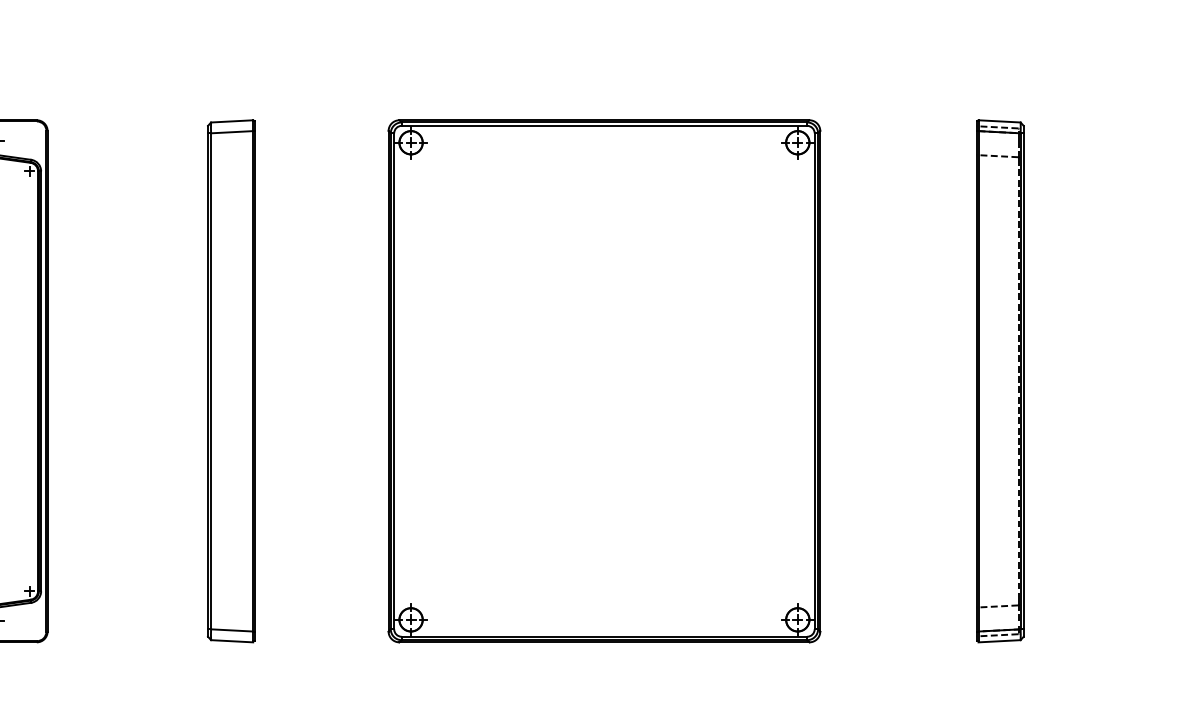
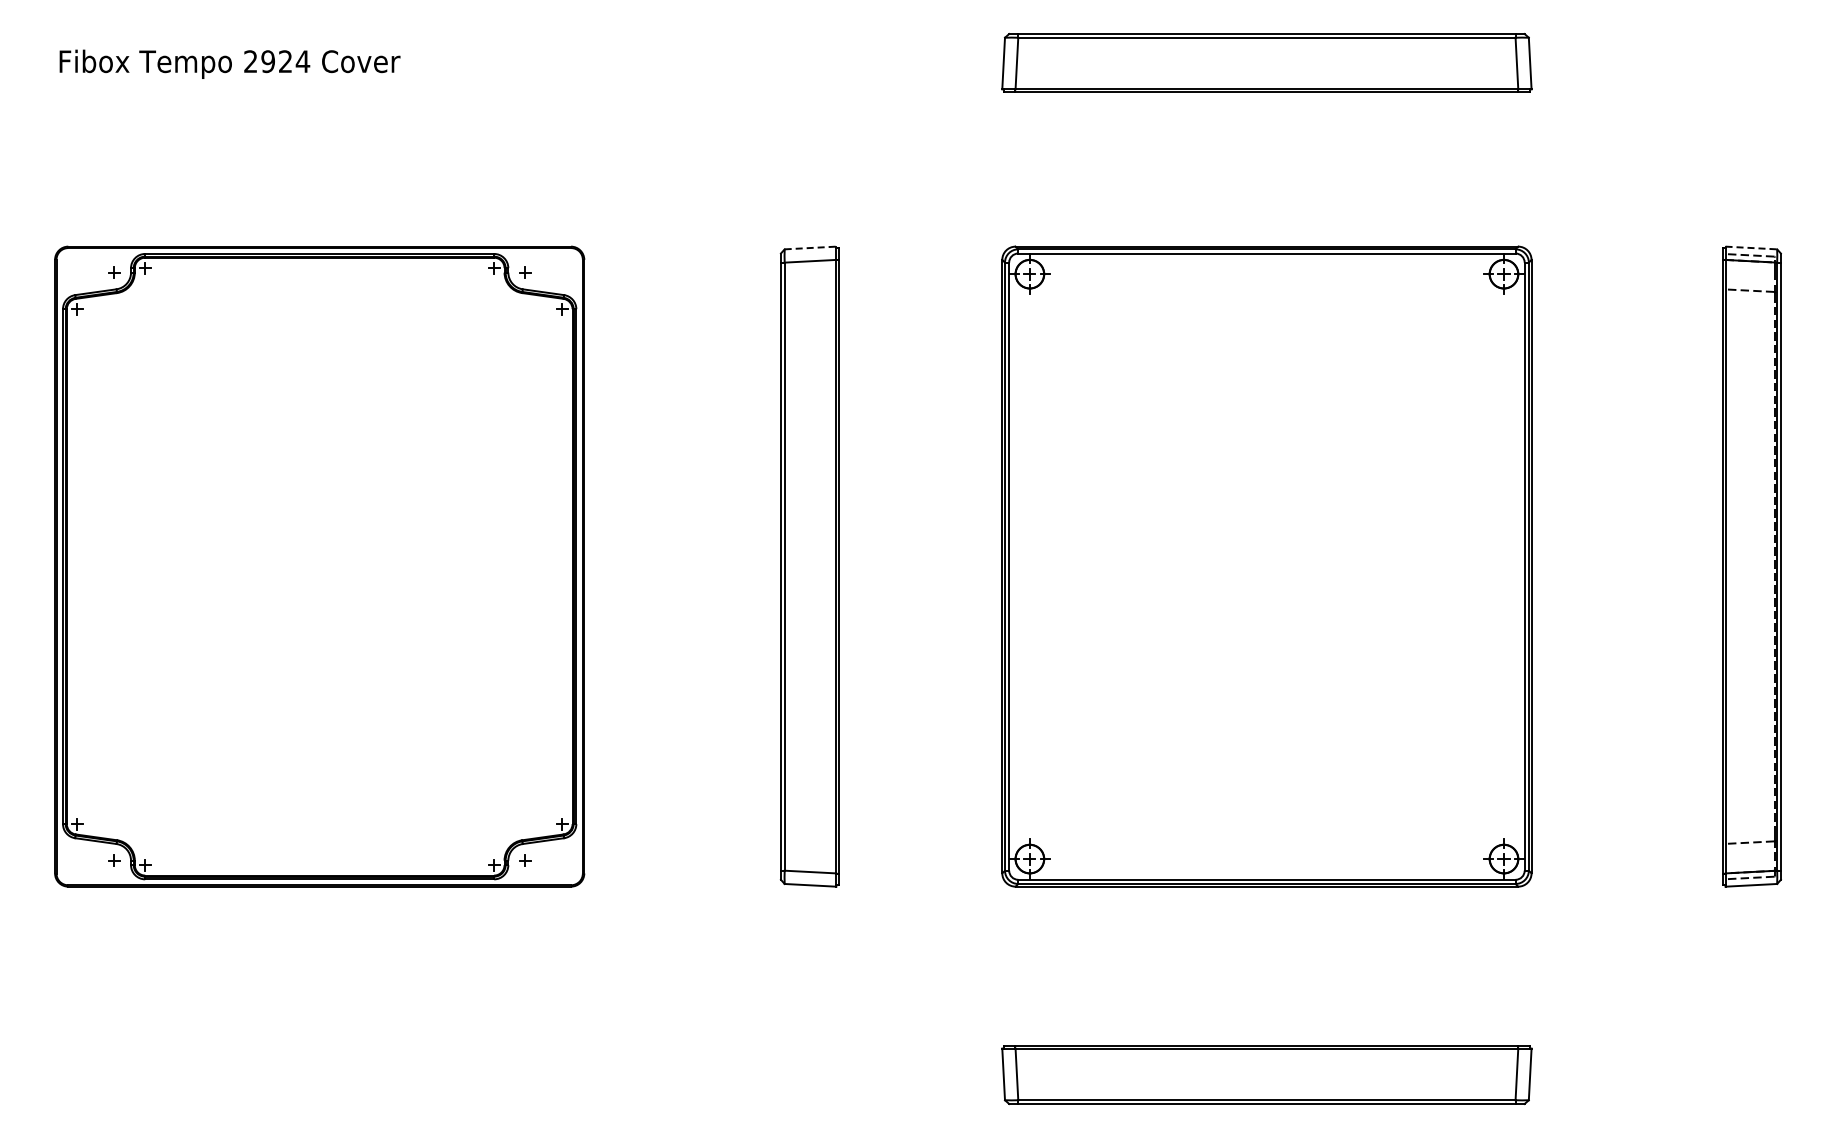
line: (232, 121) -> (810, 248), solid -> dashed
line: (999, 121) -> (1751, 248), solid -> dashed

